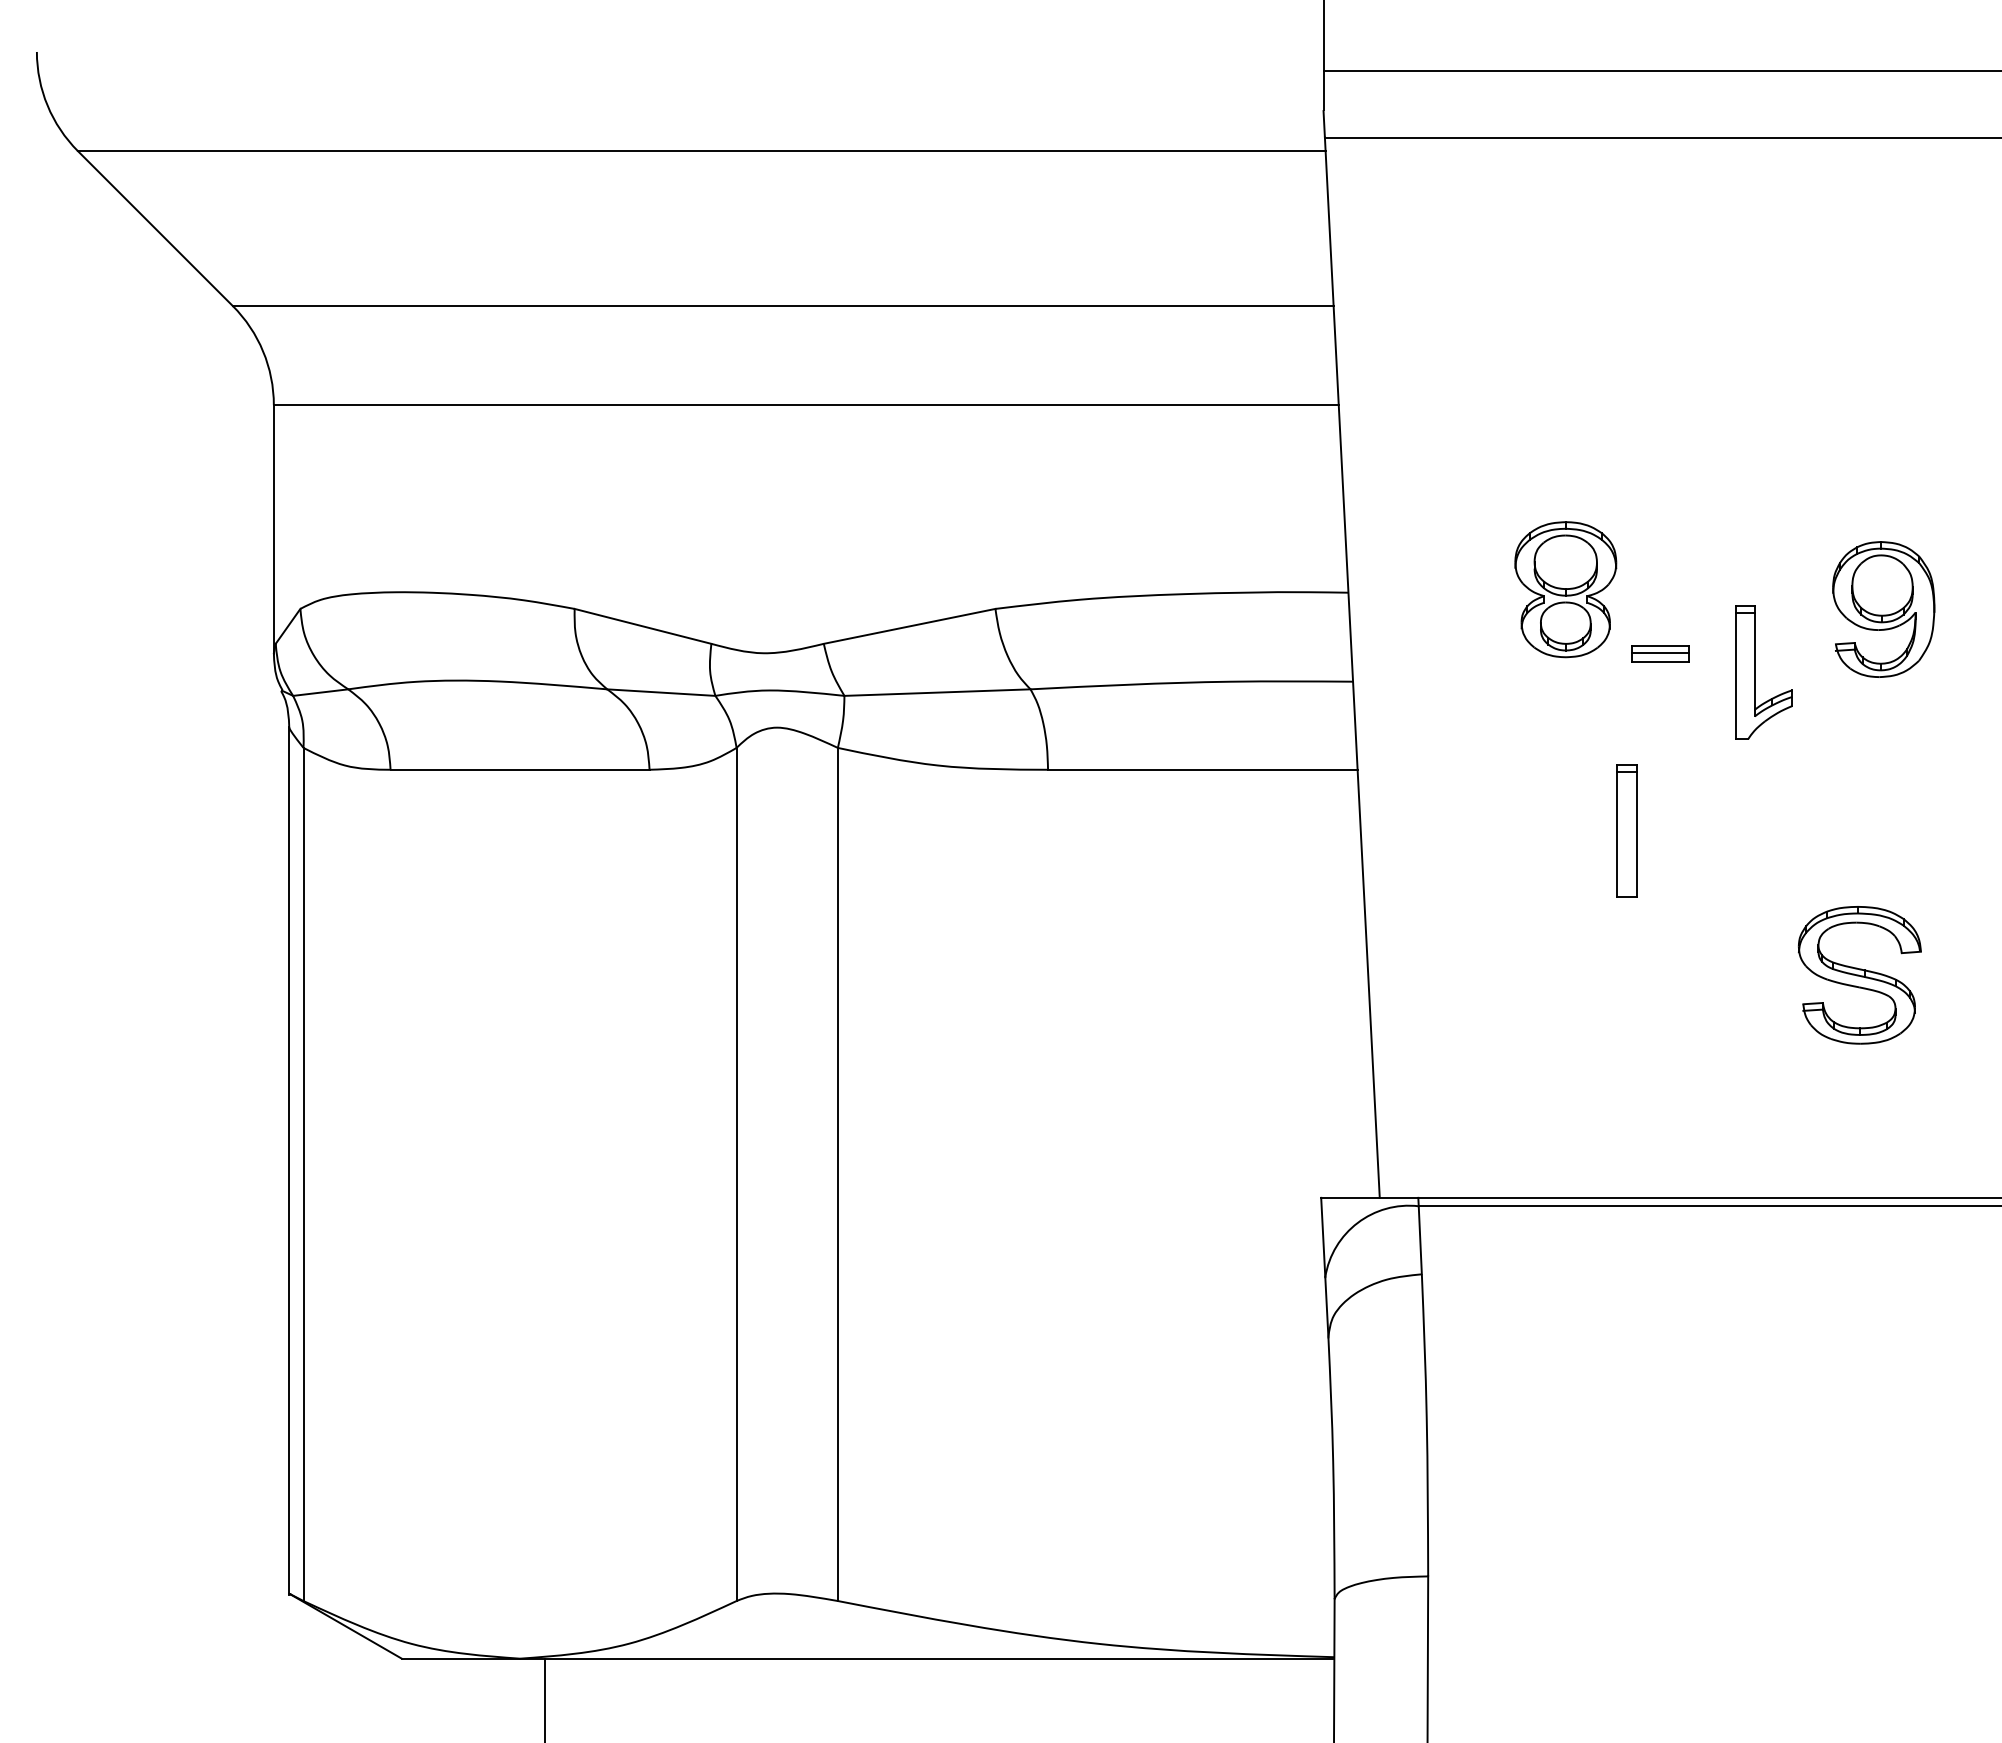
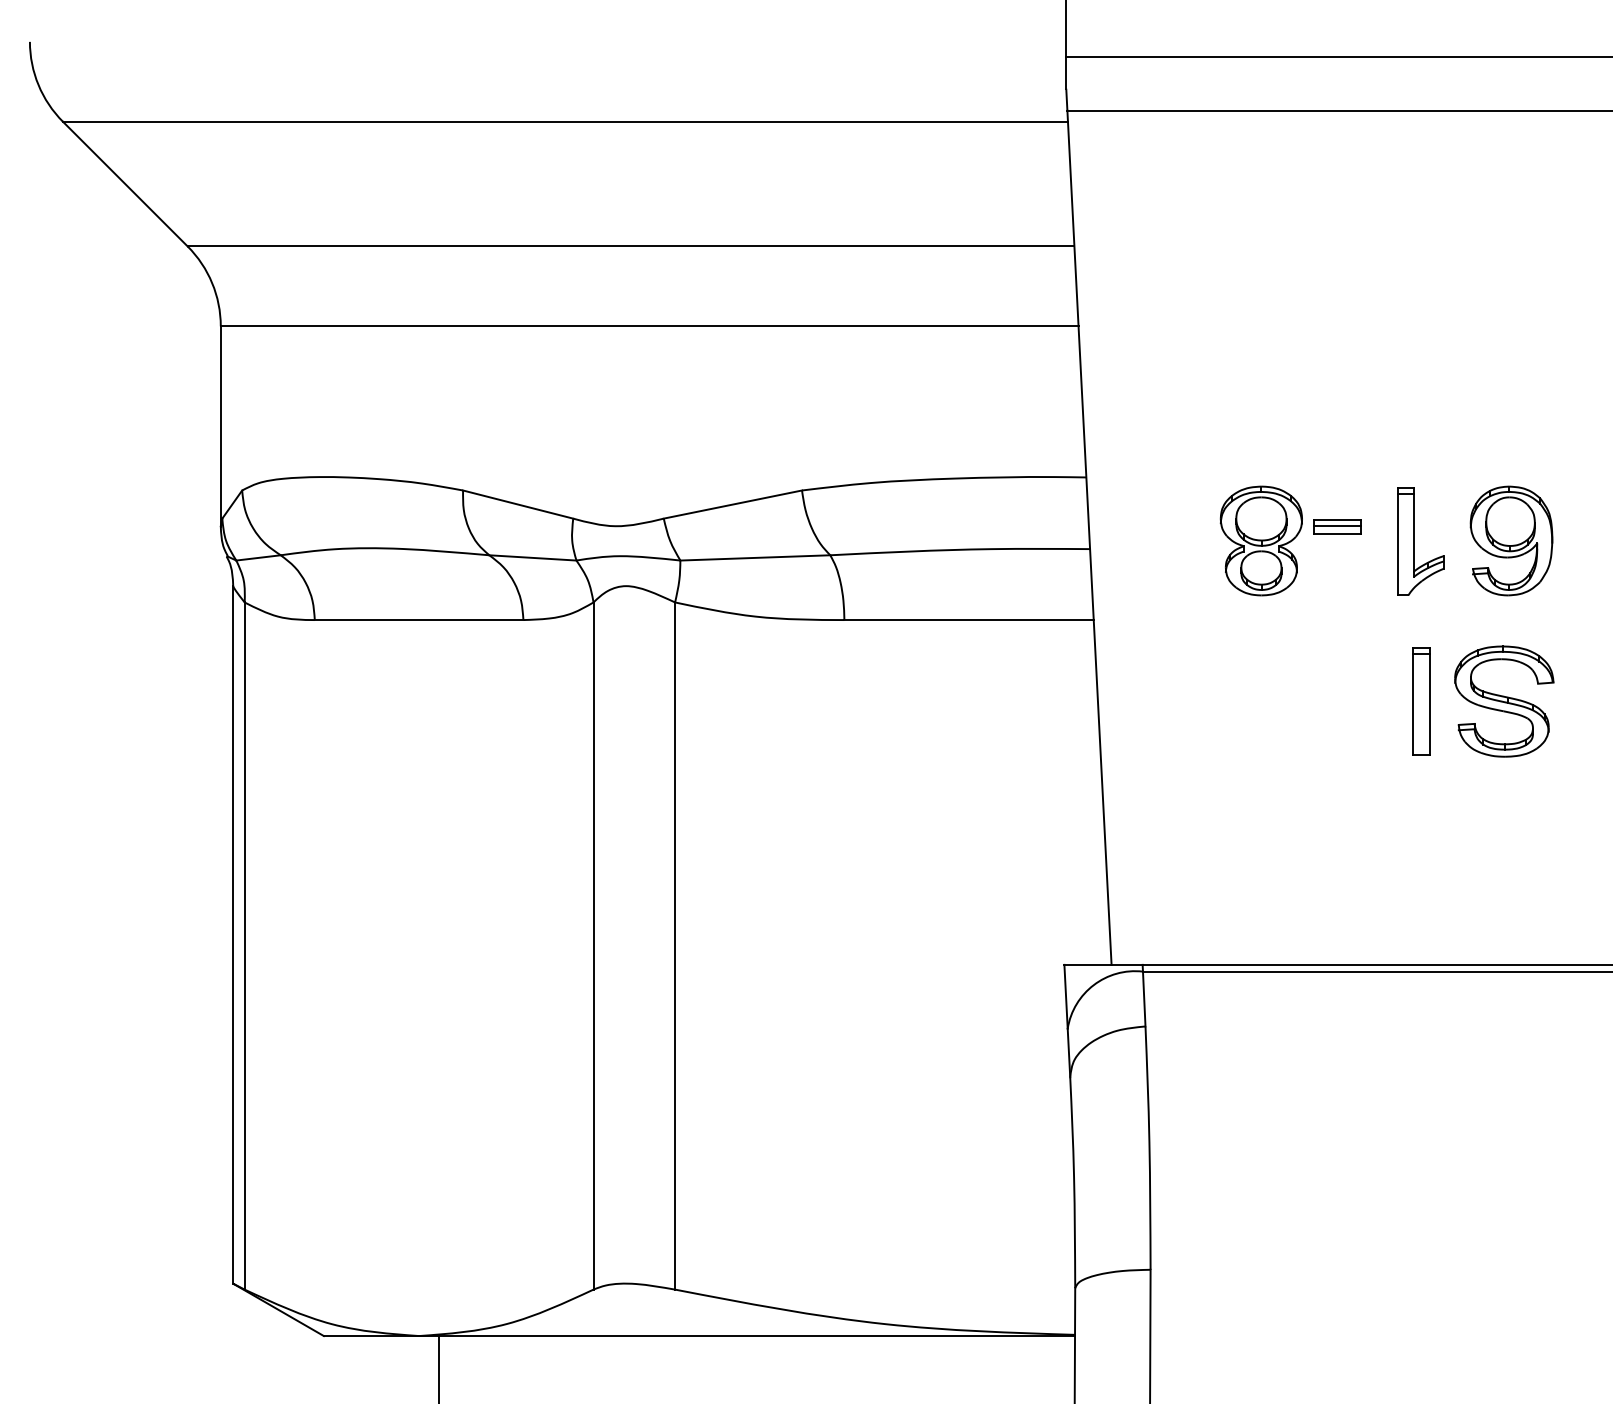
part: (1564, 589) -> (1260, 540), moved
part: (1883, 608) -> (1511, 540), moved
part: (1626, 831) -> (1421, 701), moved
part: (1860, 975) -> (1504, 701), moved

